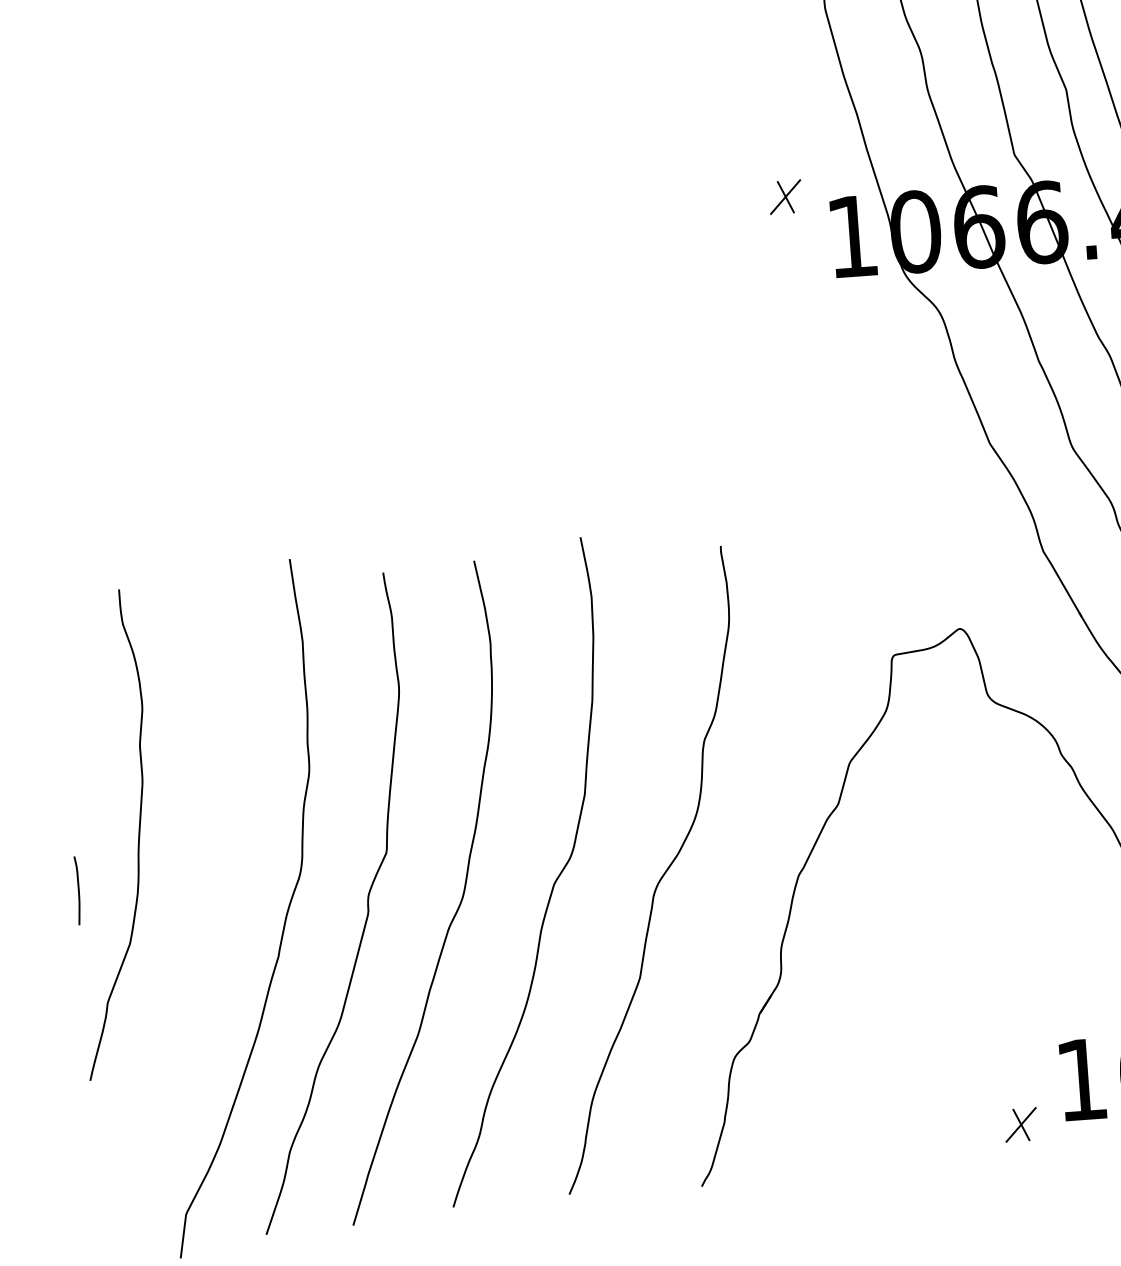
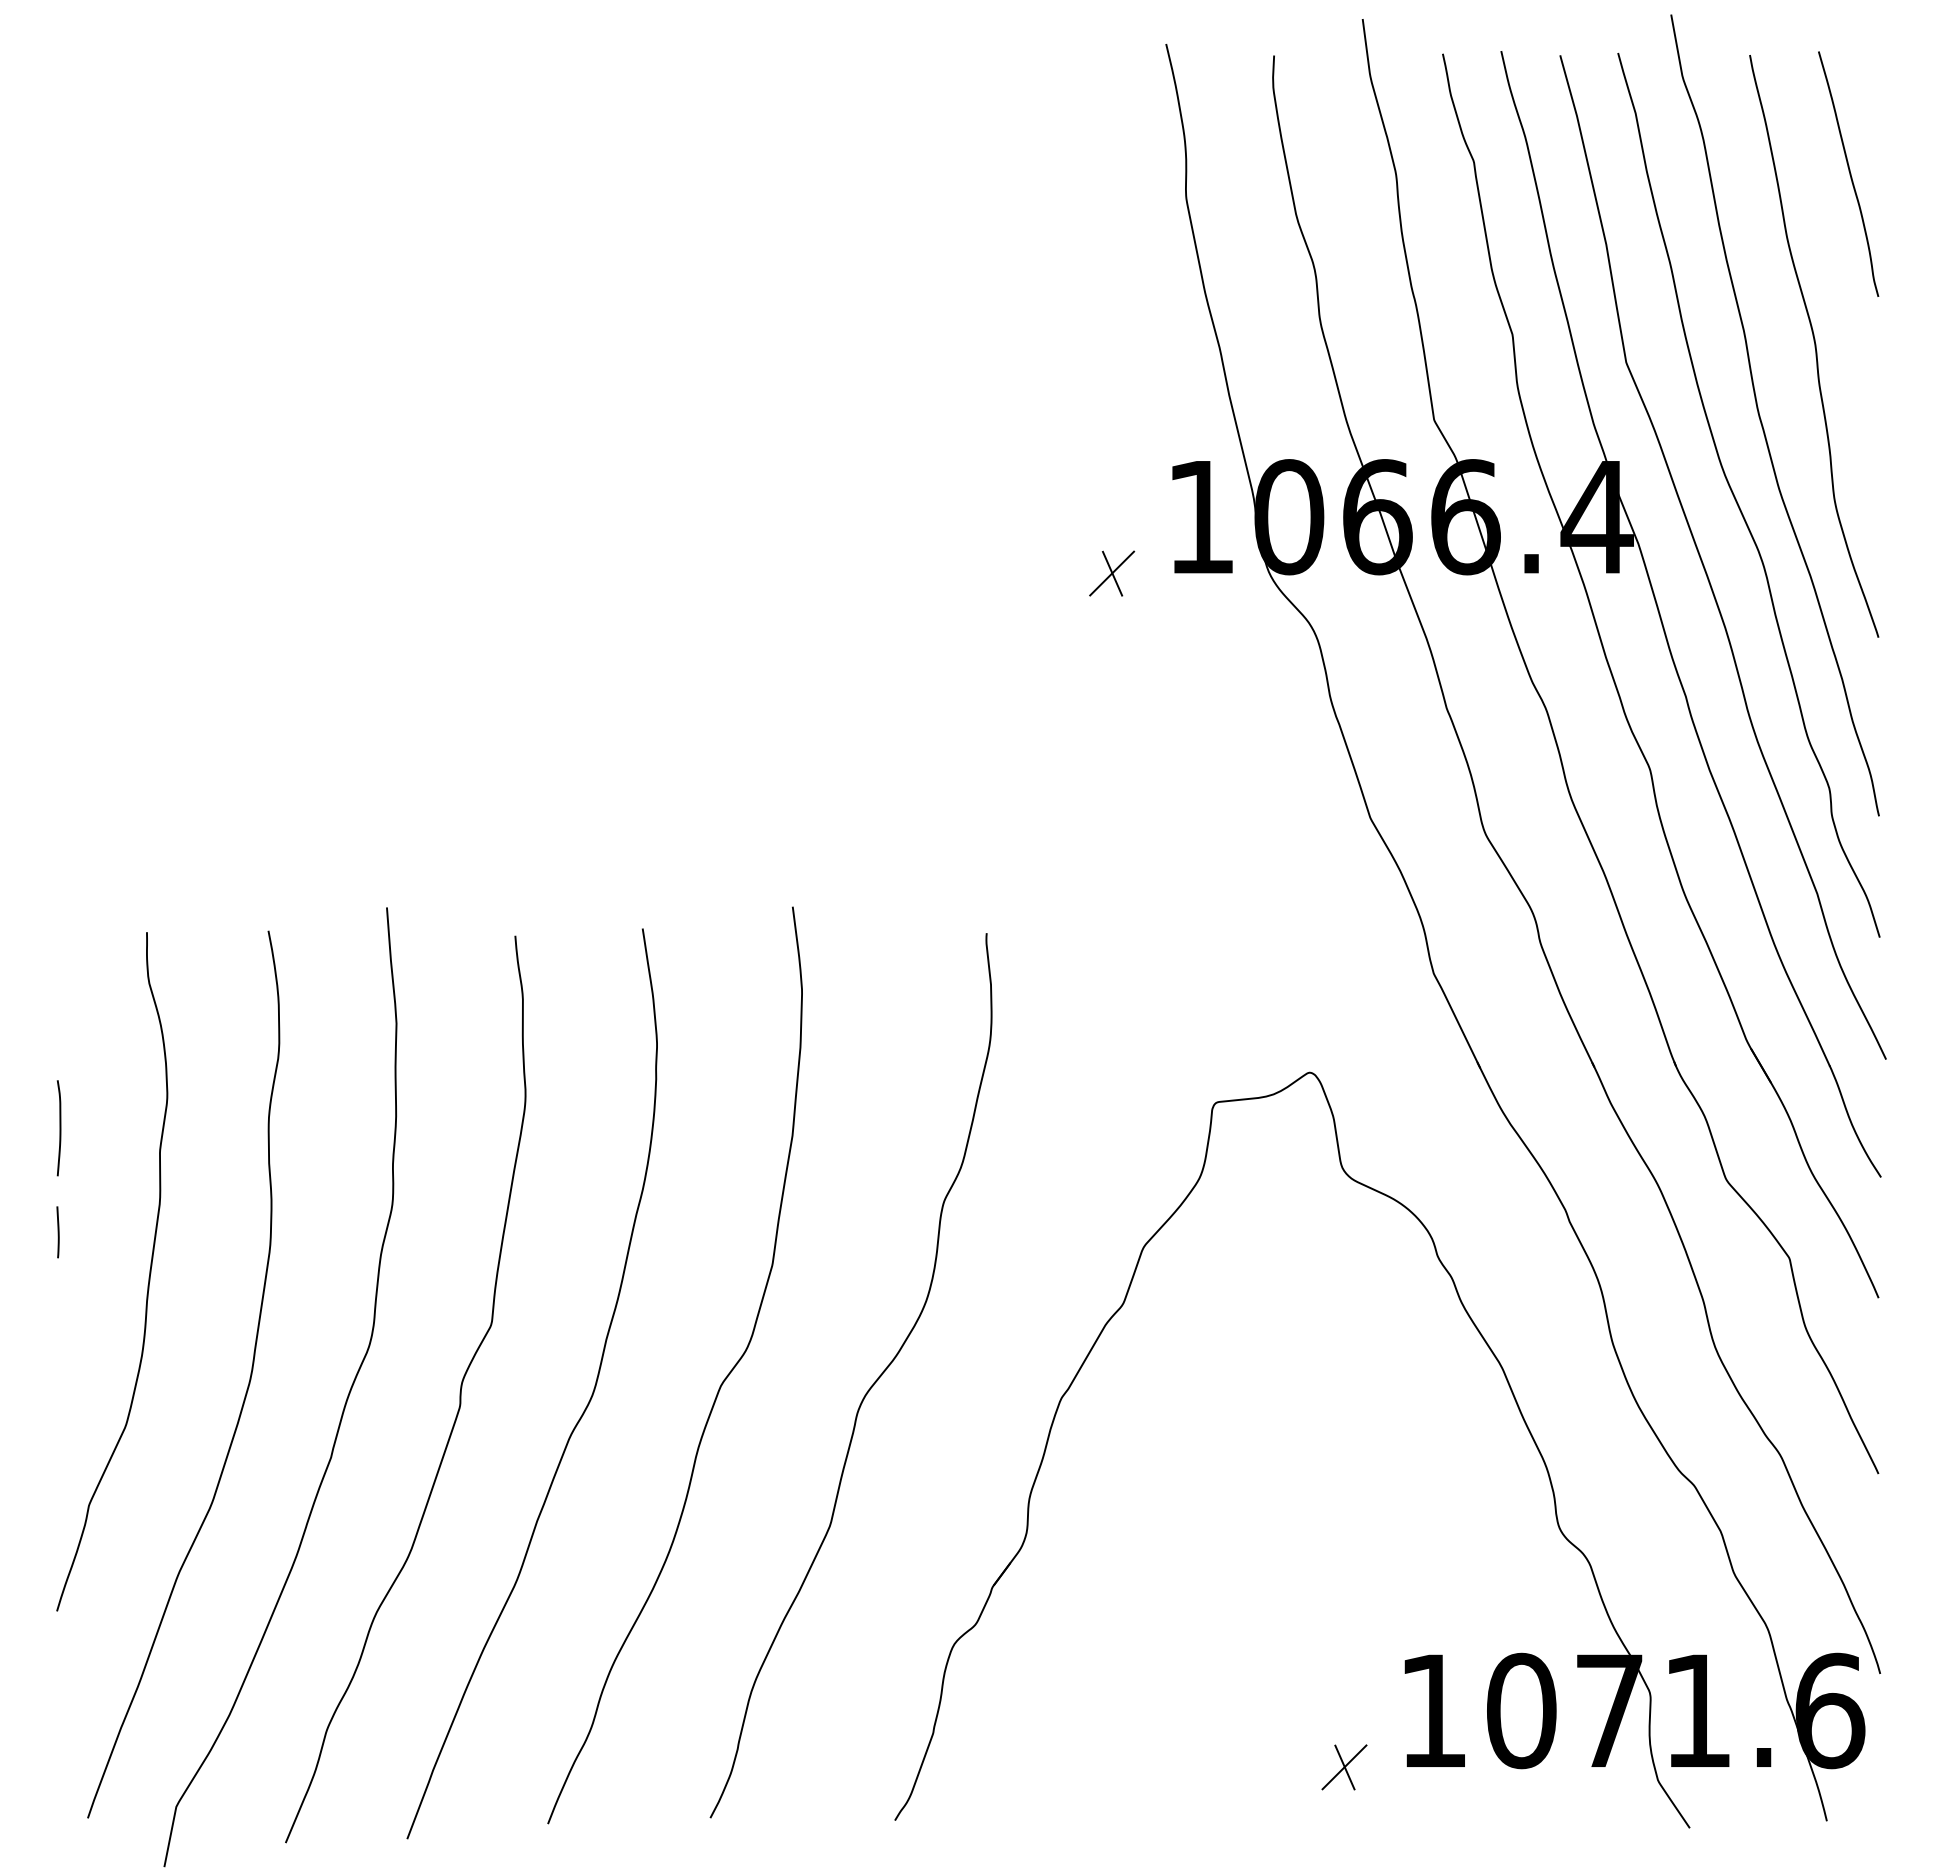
part: (785, 197) -> (1112, 573), moved
line: (70, 809) -> (57, 1232), added
curve: (78, 890) -> (59, 1128), moved
curve: (213, 914) -> (245, 1392), added

